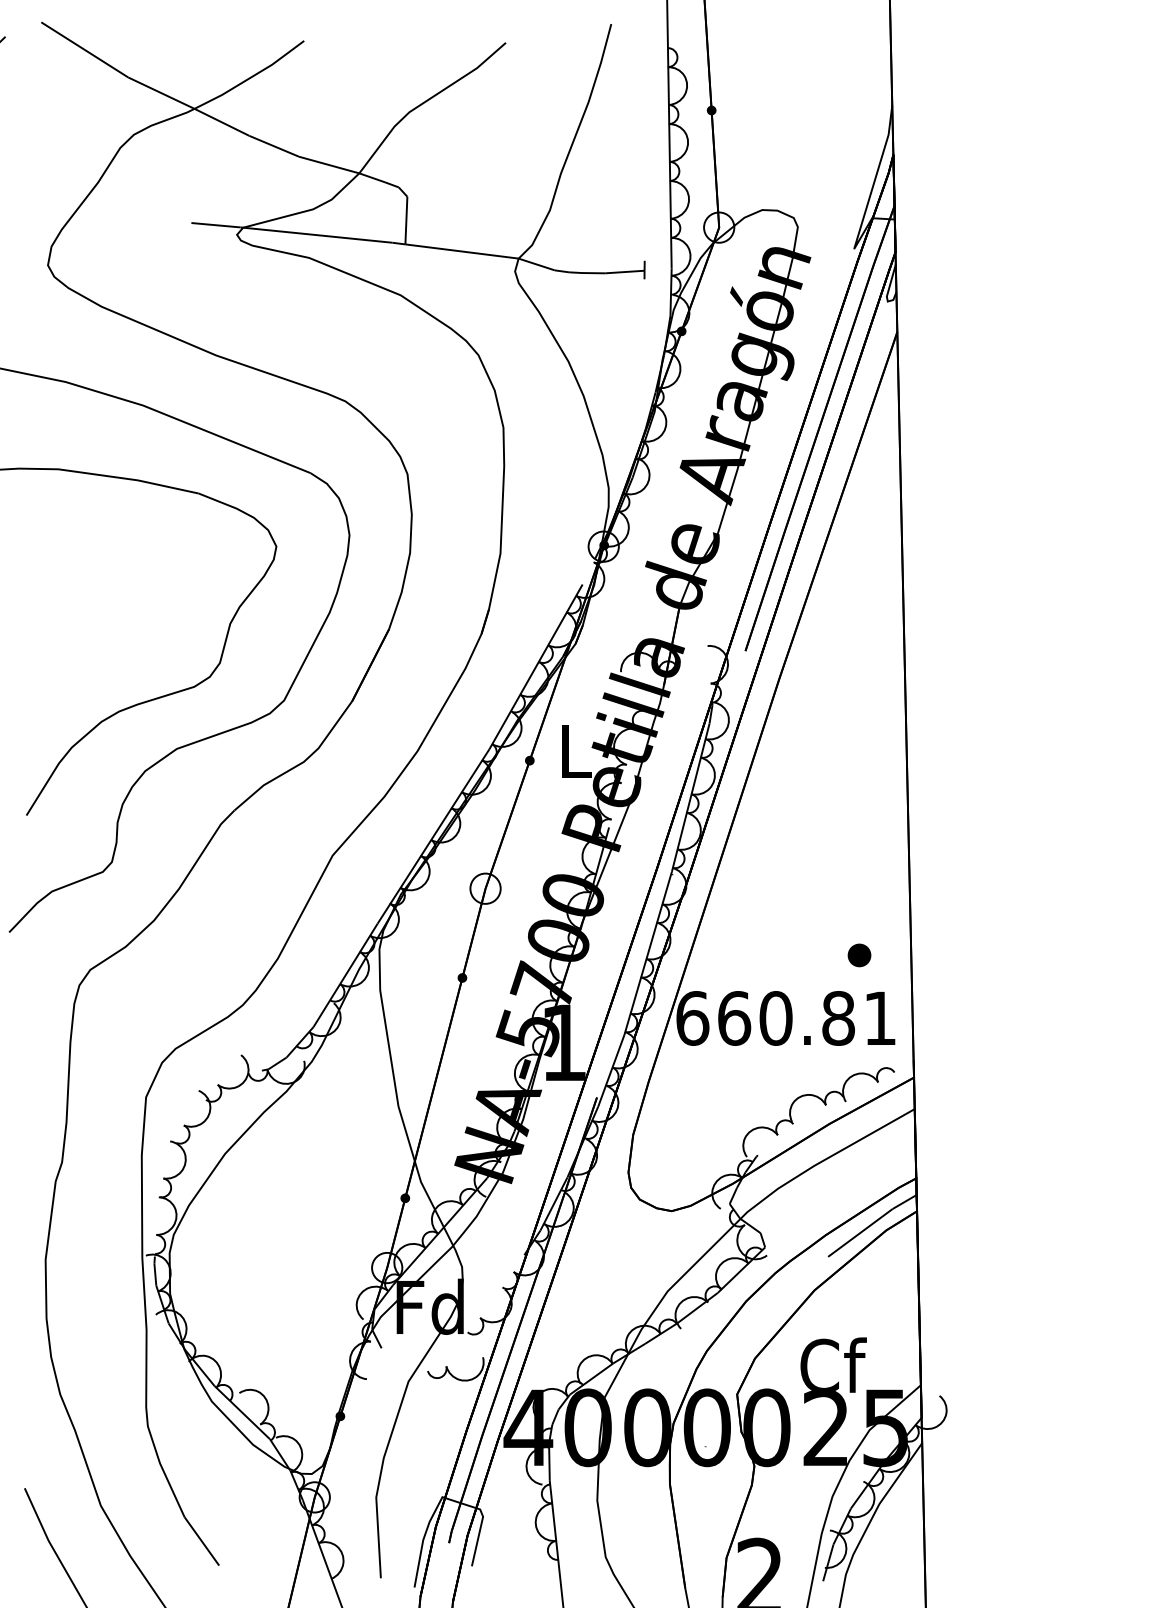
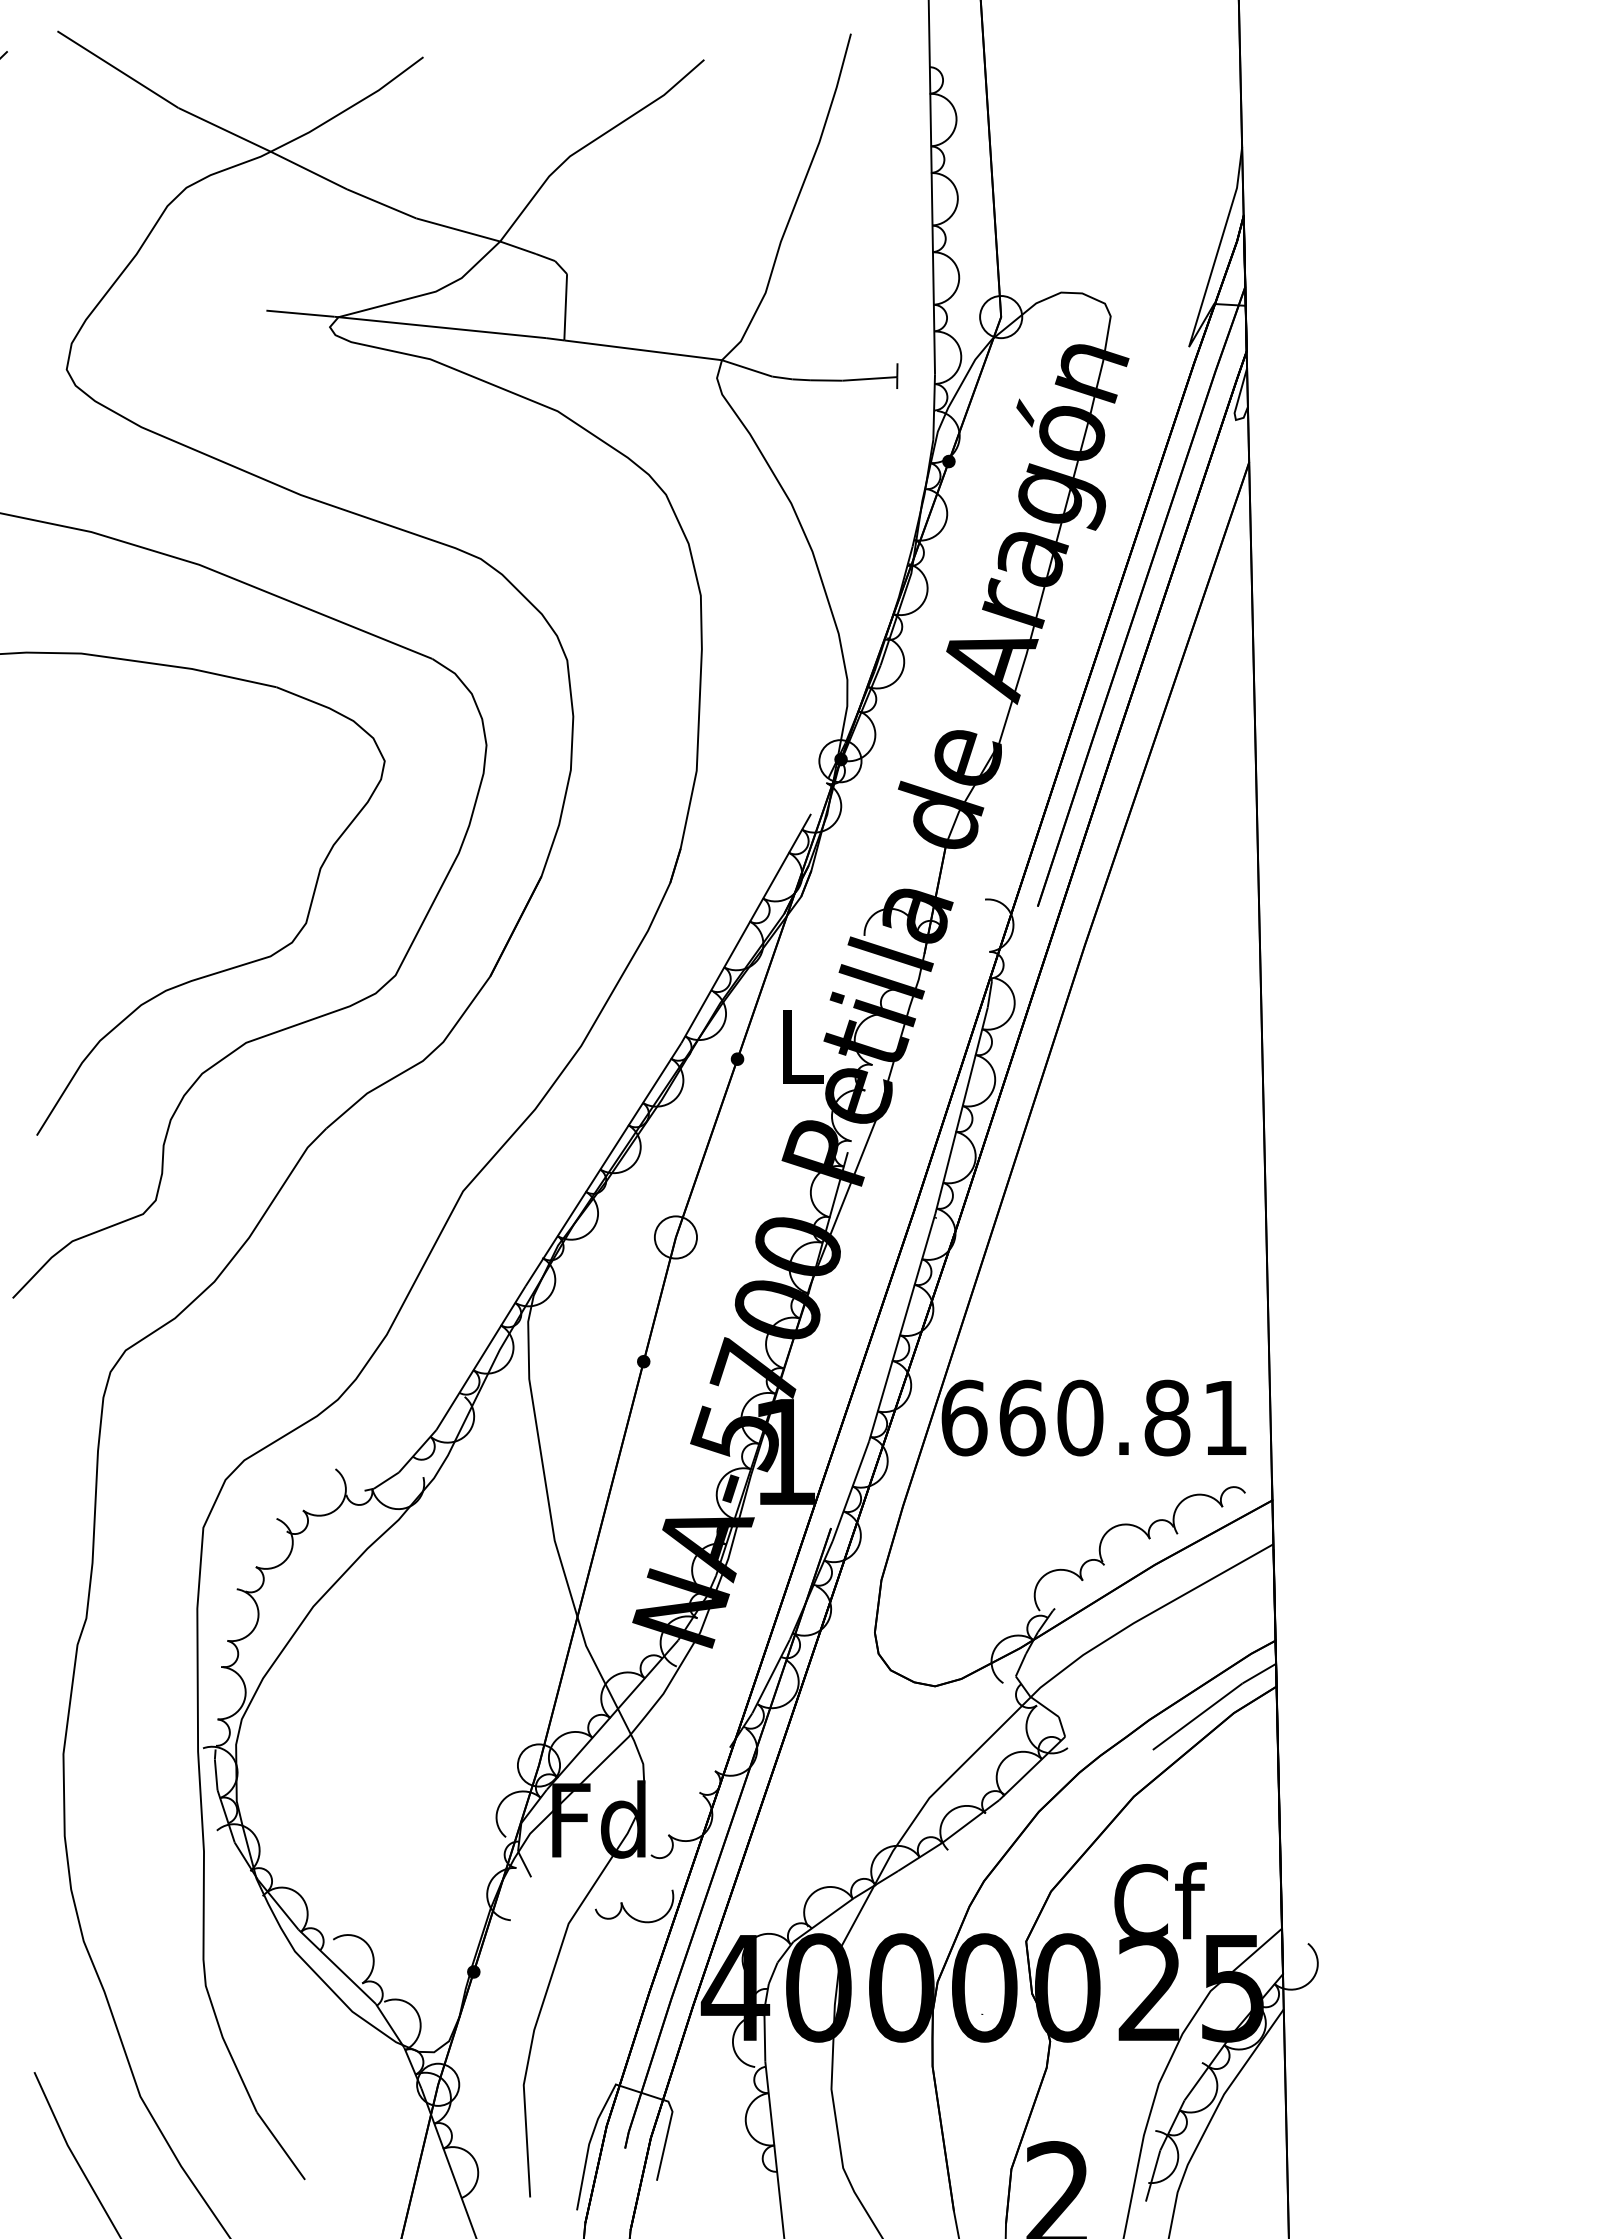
fill: (711, 110) -> (990, 153), removed
part: (859, 955) -> (1196, 1330), removed
fill: (404, 1198) -> (563, 1668), removed

